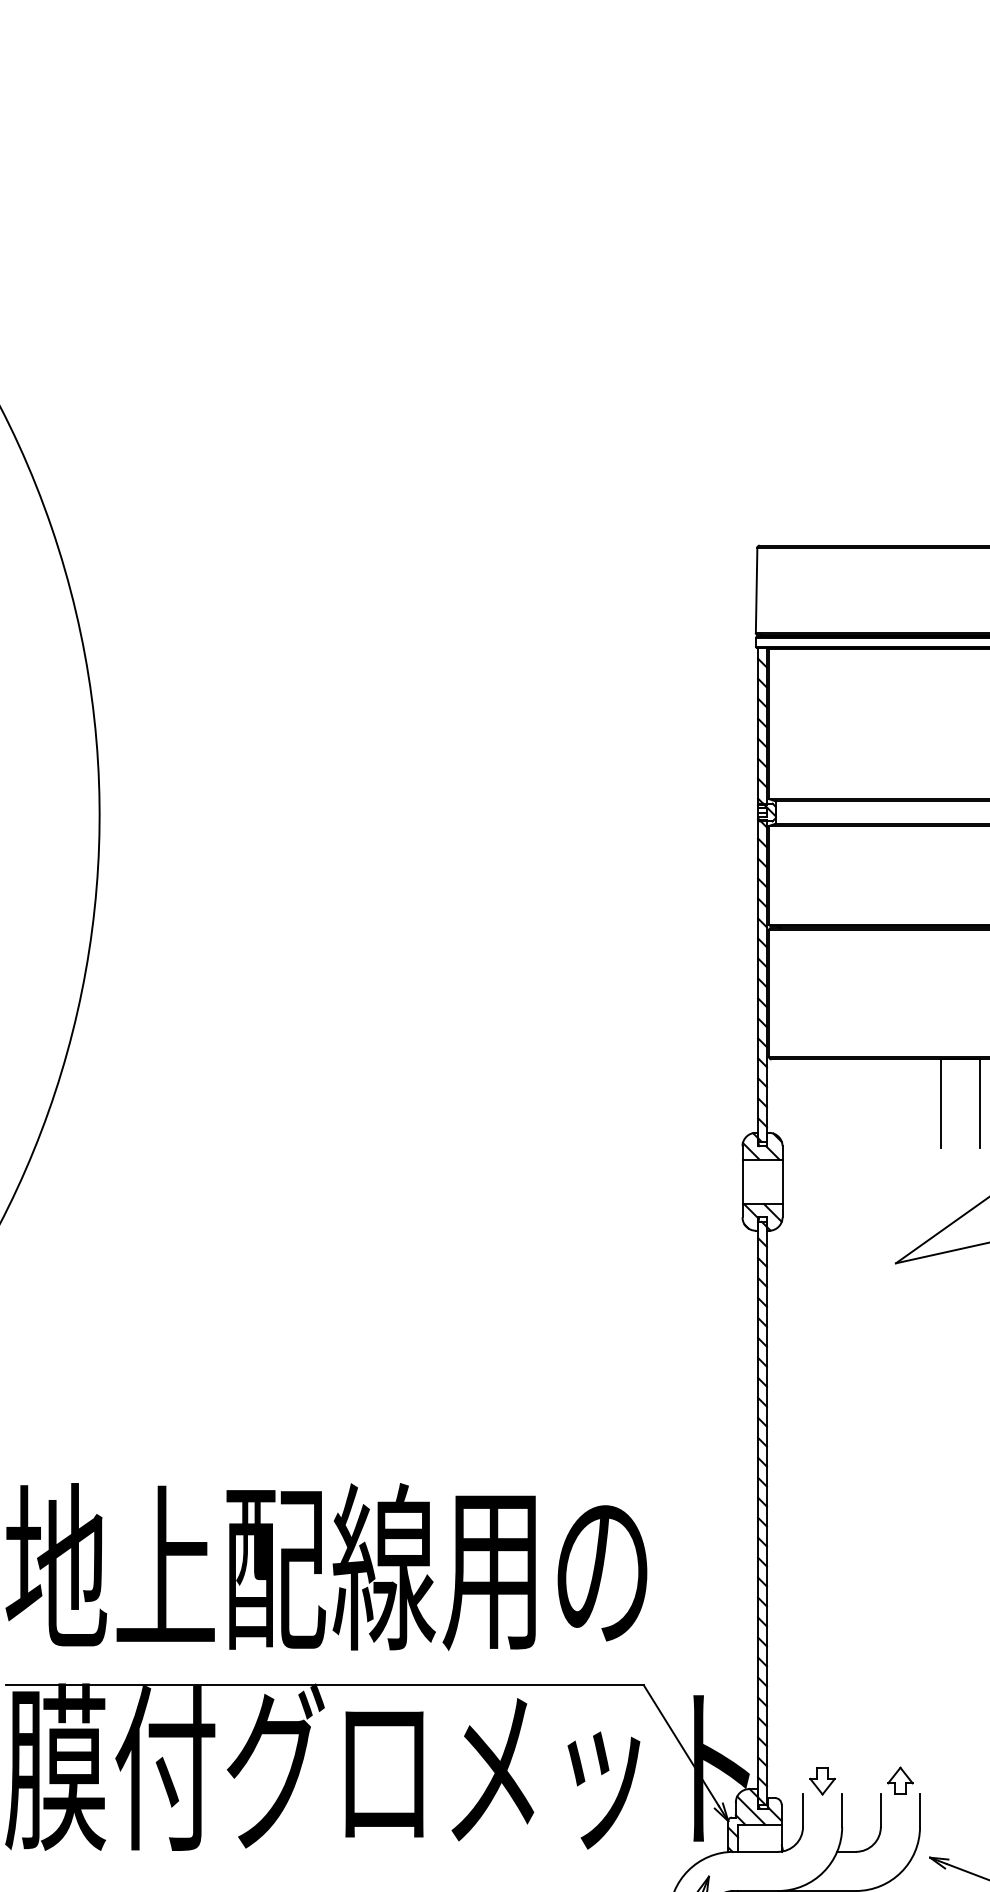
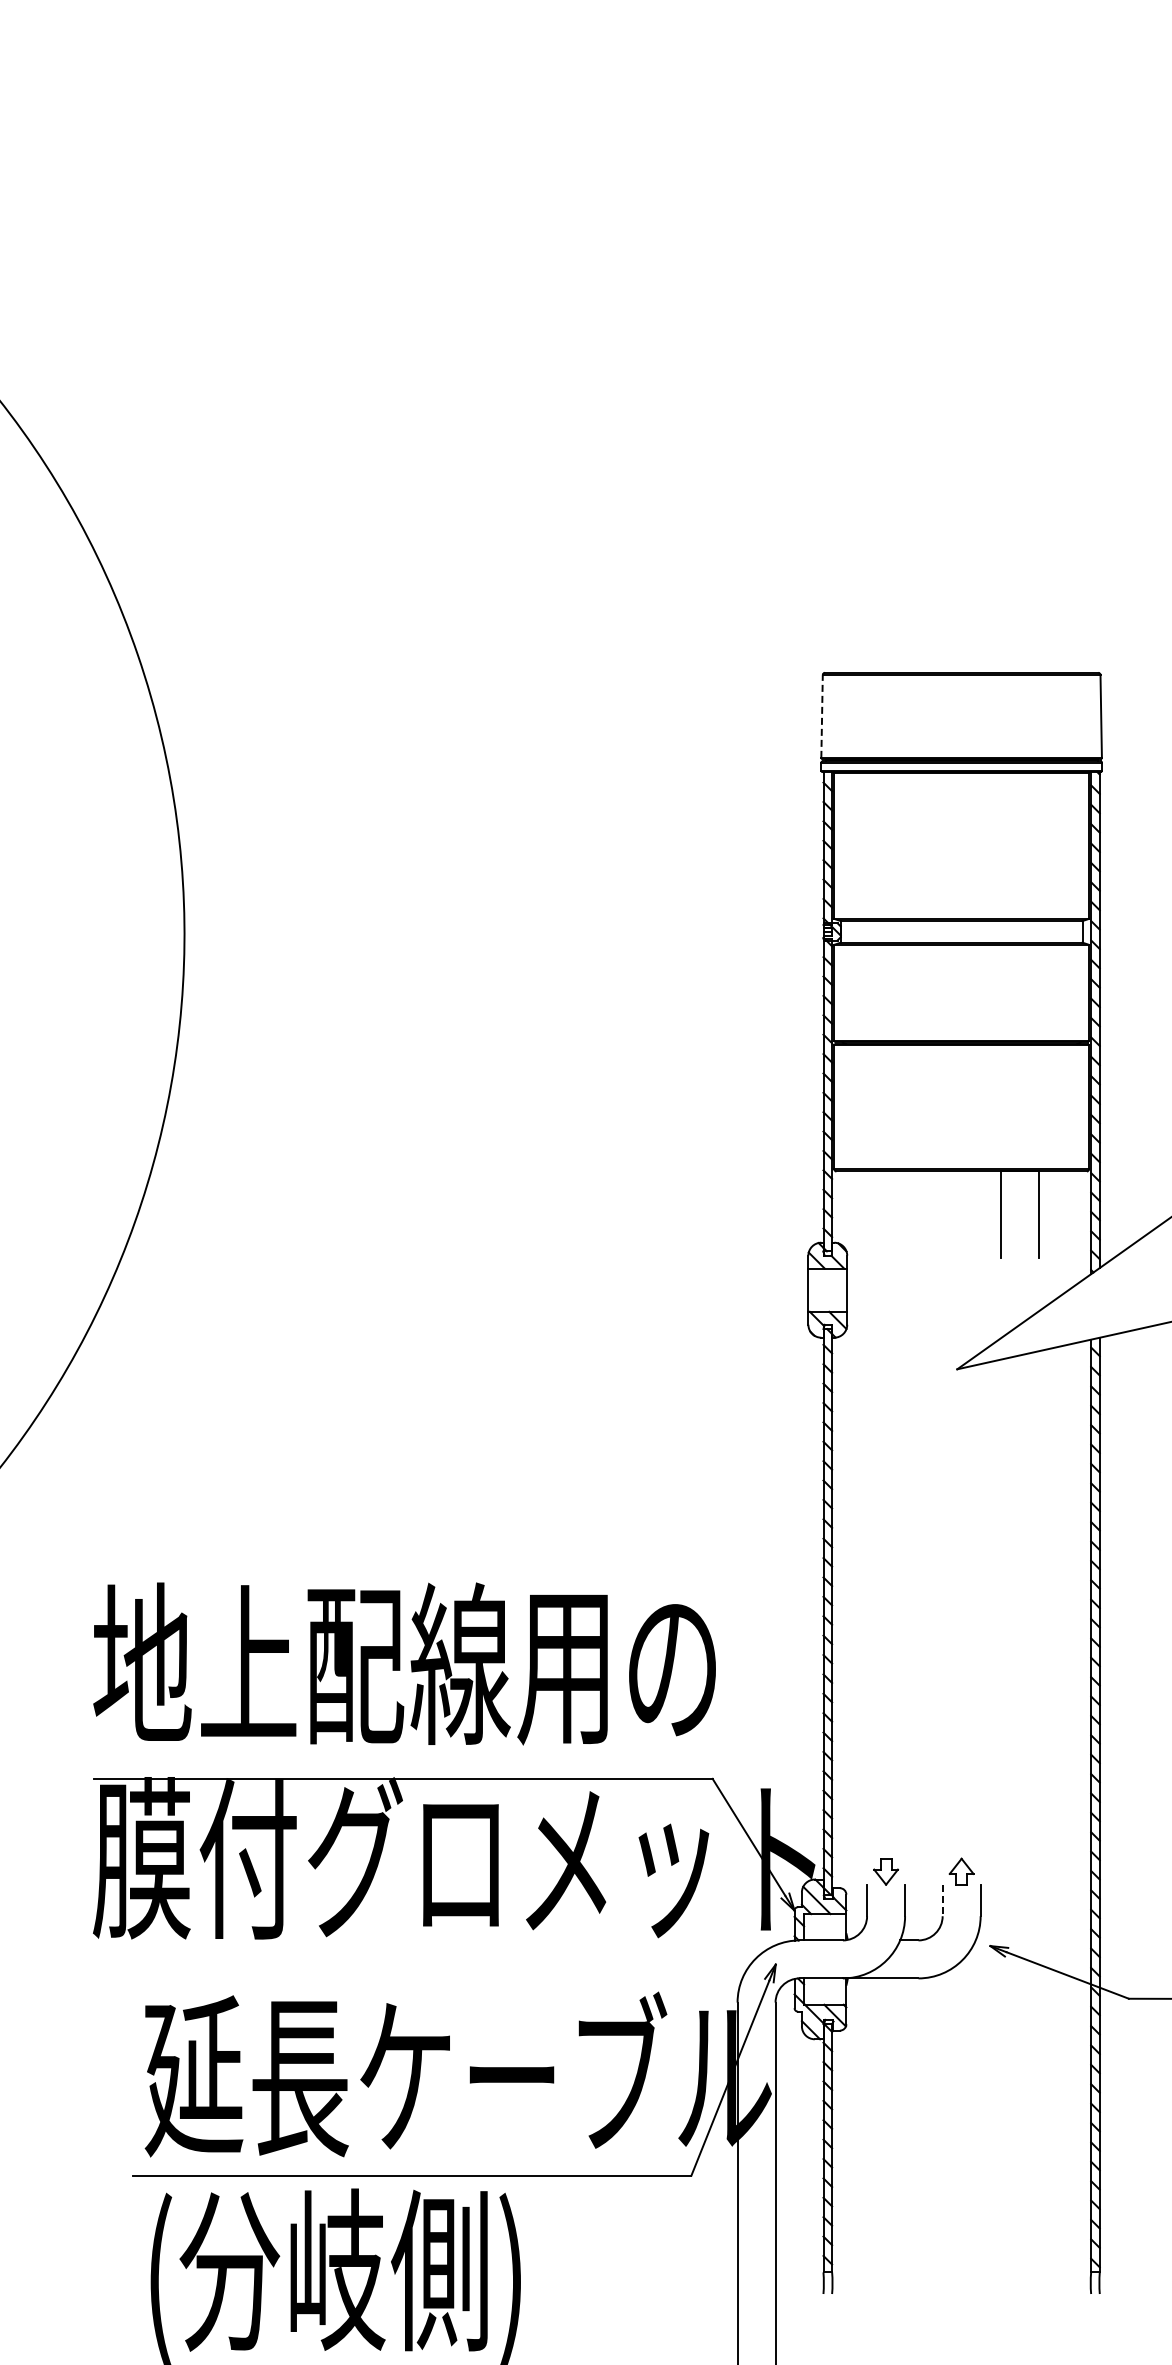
line: (757, 589) -> (822, 715), solid -> dashed
line: (880, 1810) -> (942, 1900), solid -> dashed

